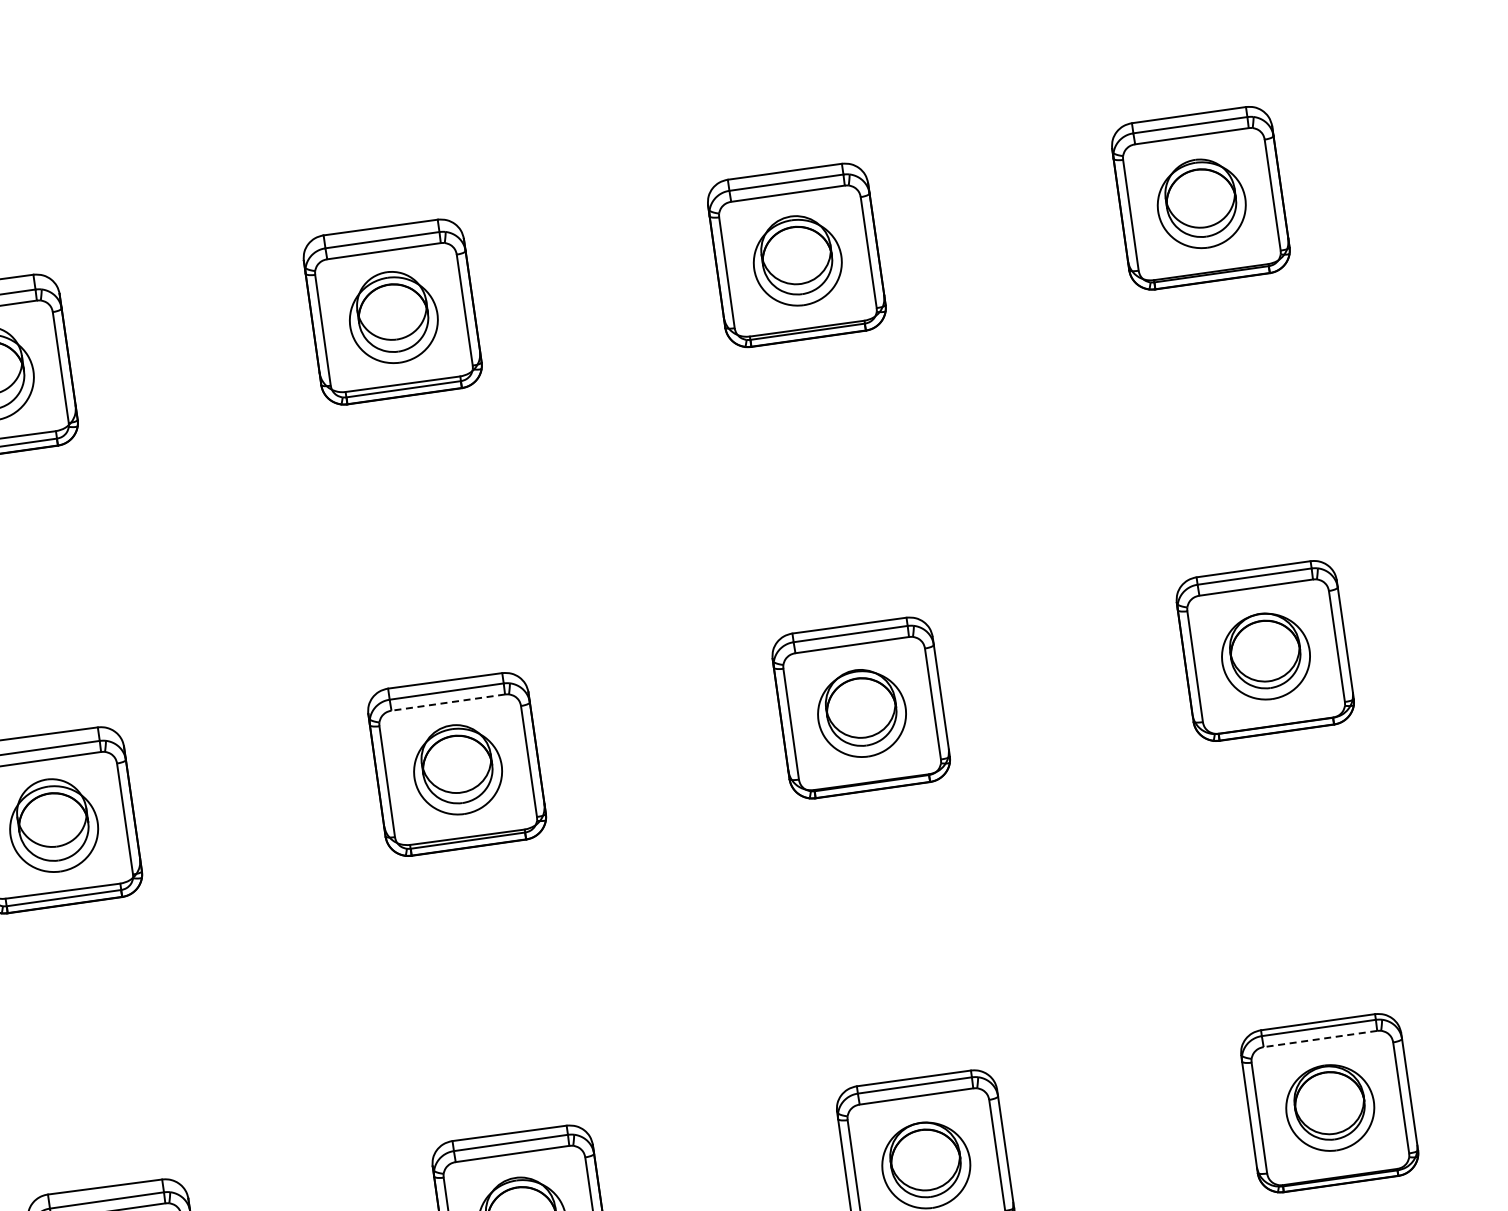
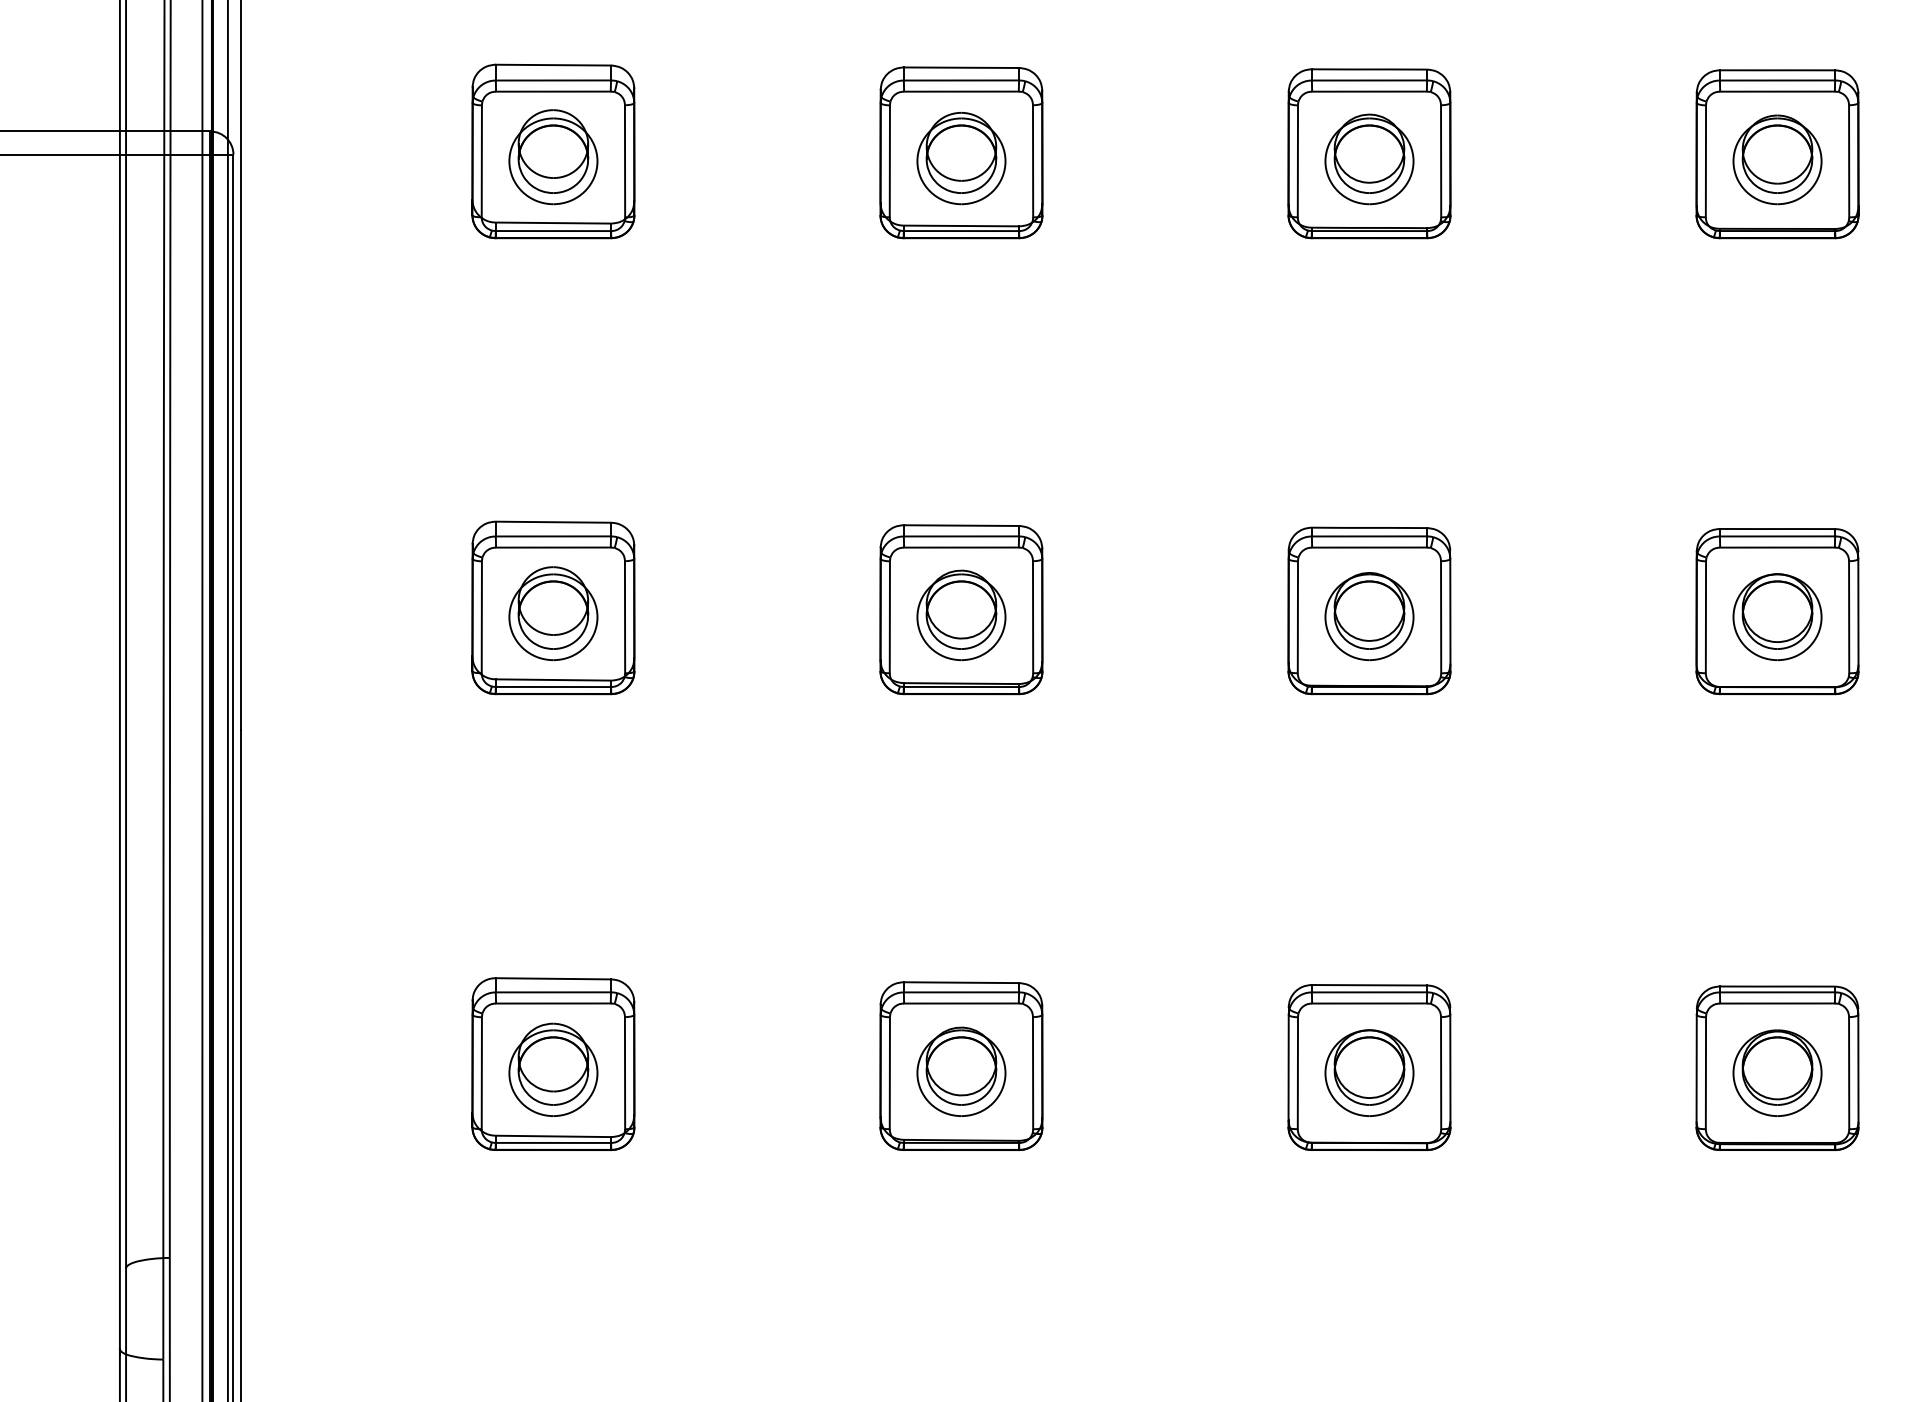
line: (447, 702) -> (960, 547), dashed -> solid
line: (1320, 1039) -> (1777, 1003), dashed -> solid

